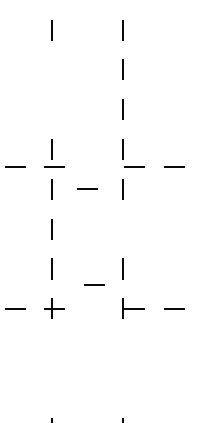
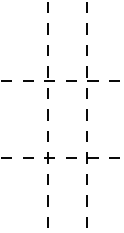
line: (50, 69) -> (47, 28), added
line: (50, 109) -> (47, 50), added
line: (87, 187) -> (71, 80), moved
line: (122, 228) -> (86, 114), added
line: (95, 283) -> (71, 157), moved
line: (50, 348) -> (47, 179), added
line: (122, 348) -> (86, 179), added
line: (50, 387) -> (47, 200), added
line: (122, 387) -> (86, 200), added

